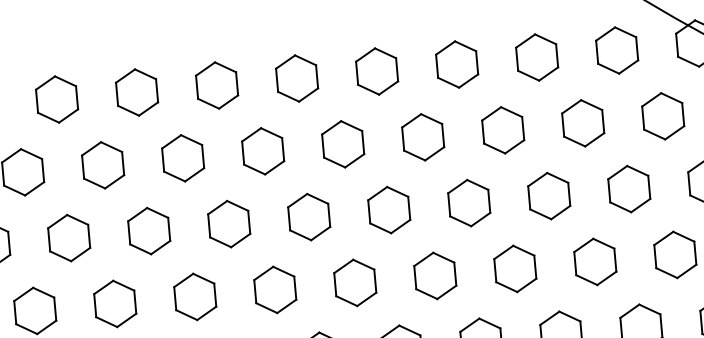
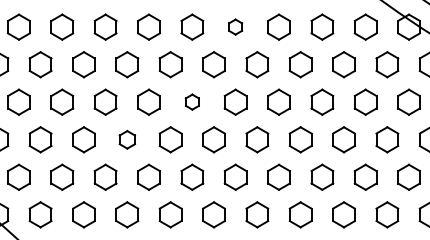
part: (376, 70) -> (235, 26), size x0.6
part: (309, 215) -> (192, 101), size x0.6
part: (195, 296) -> (127, 139), size x0.7

